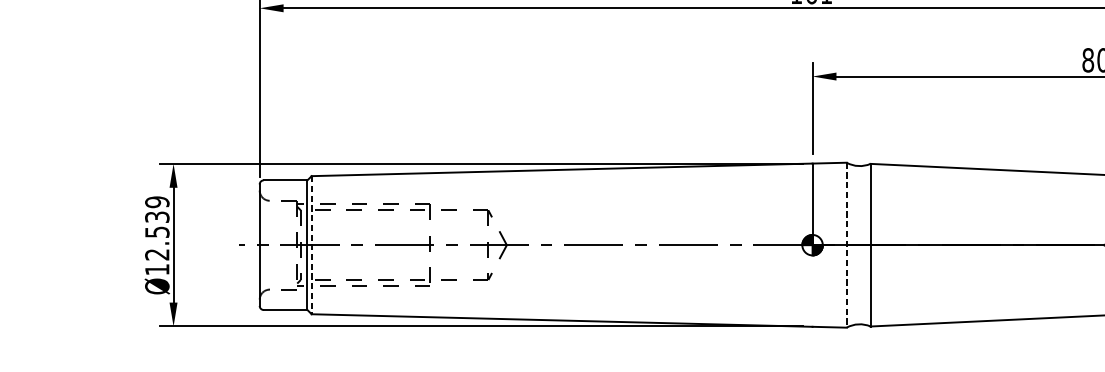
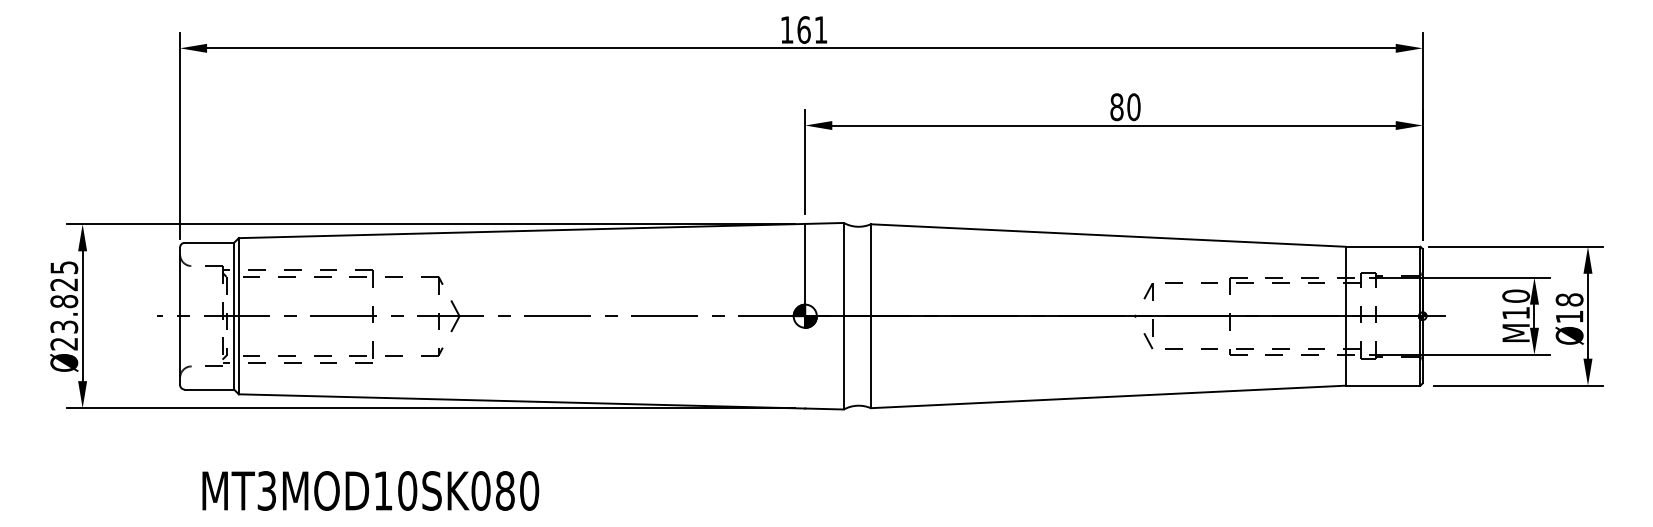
text: (157, 235) -> (64, 305), Ø12.539 -> Ø23.825
line: (311, 245) -> (238, 316), dashed -> solid
line: (846, 245) -> (843, 316), dashed -> solid

